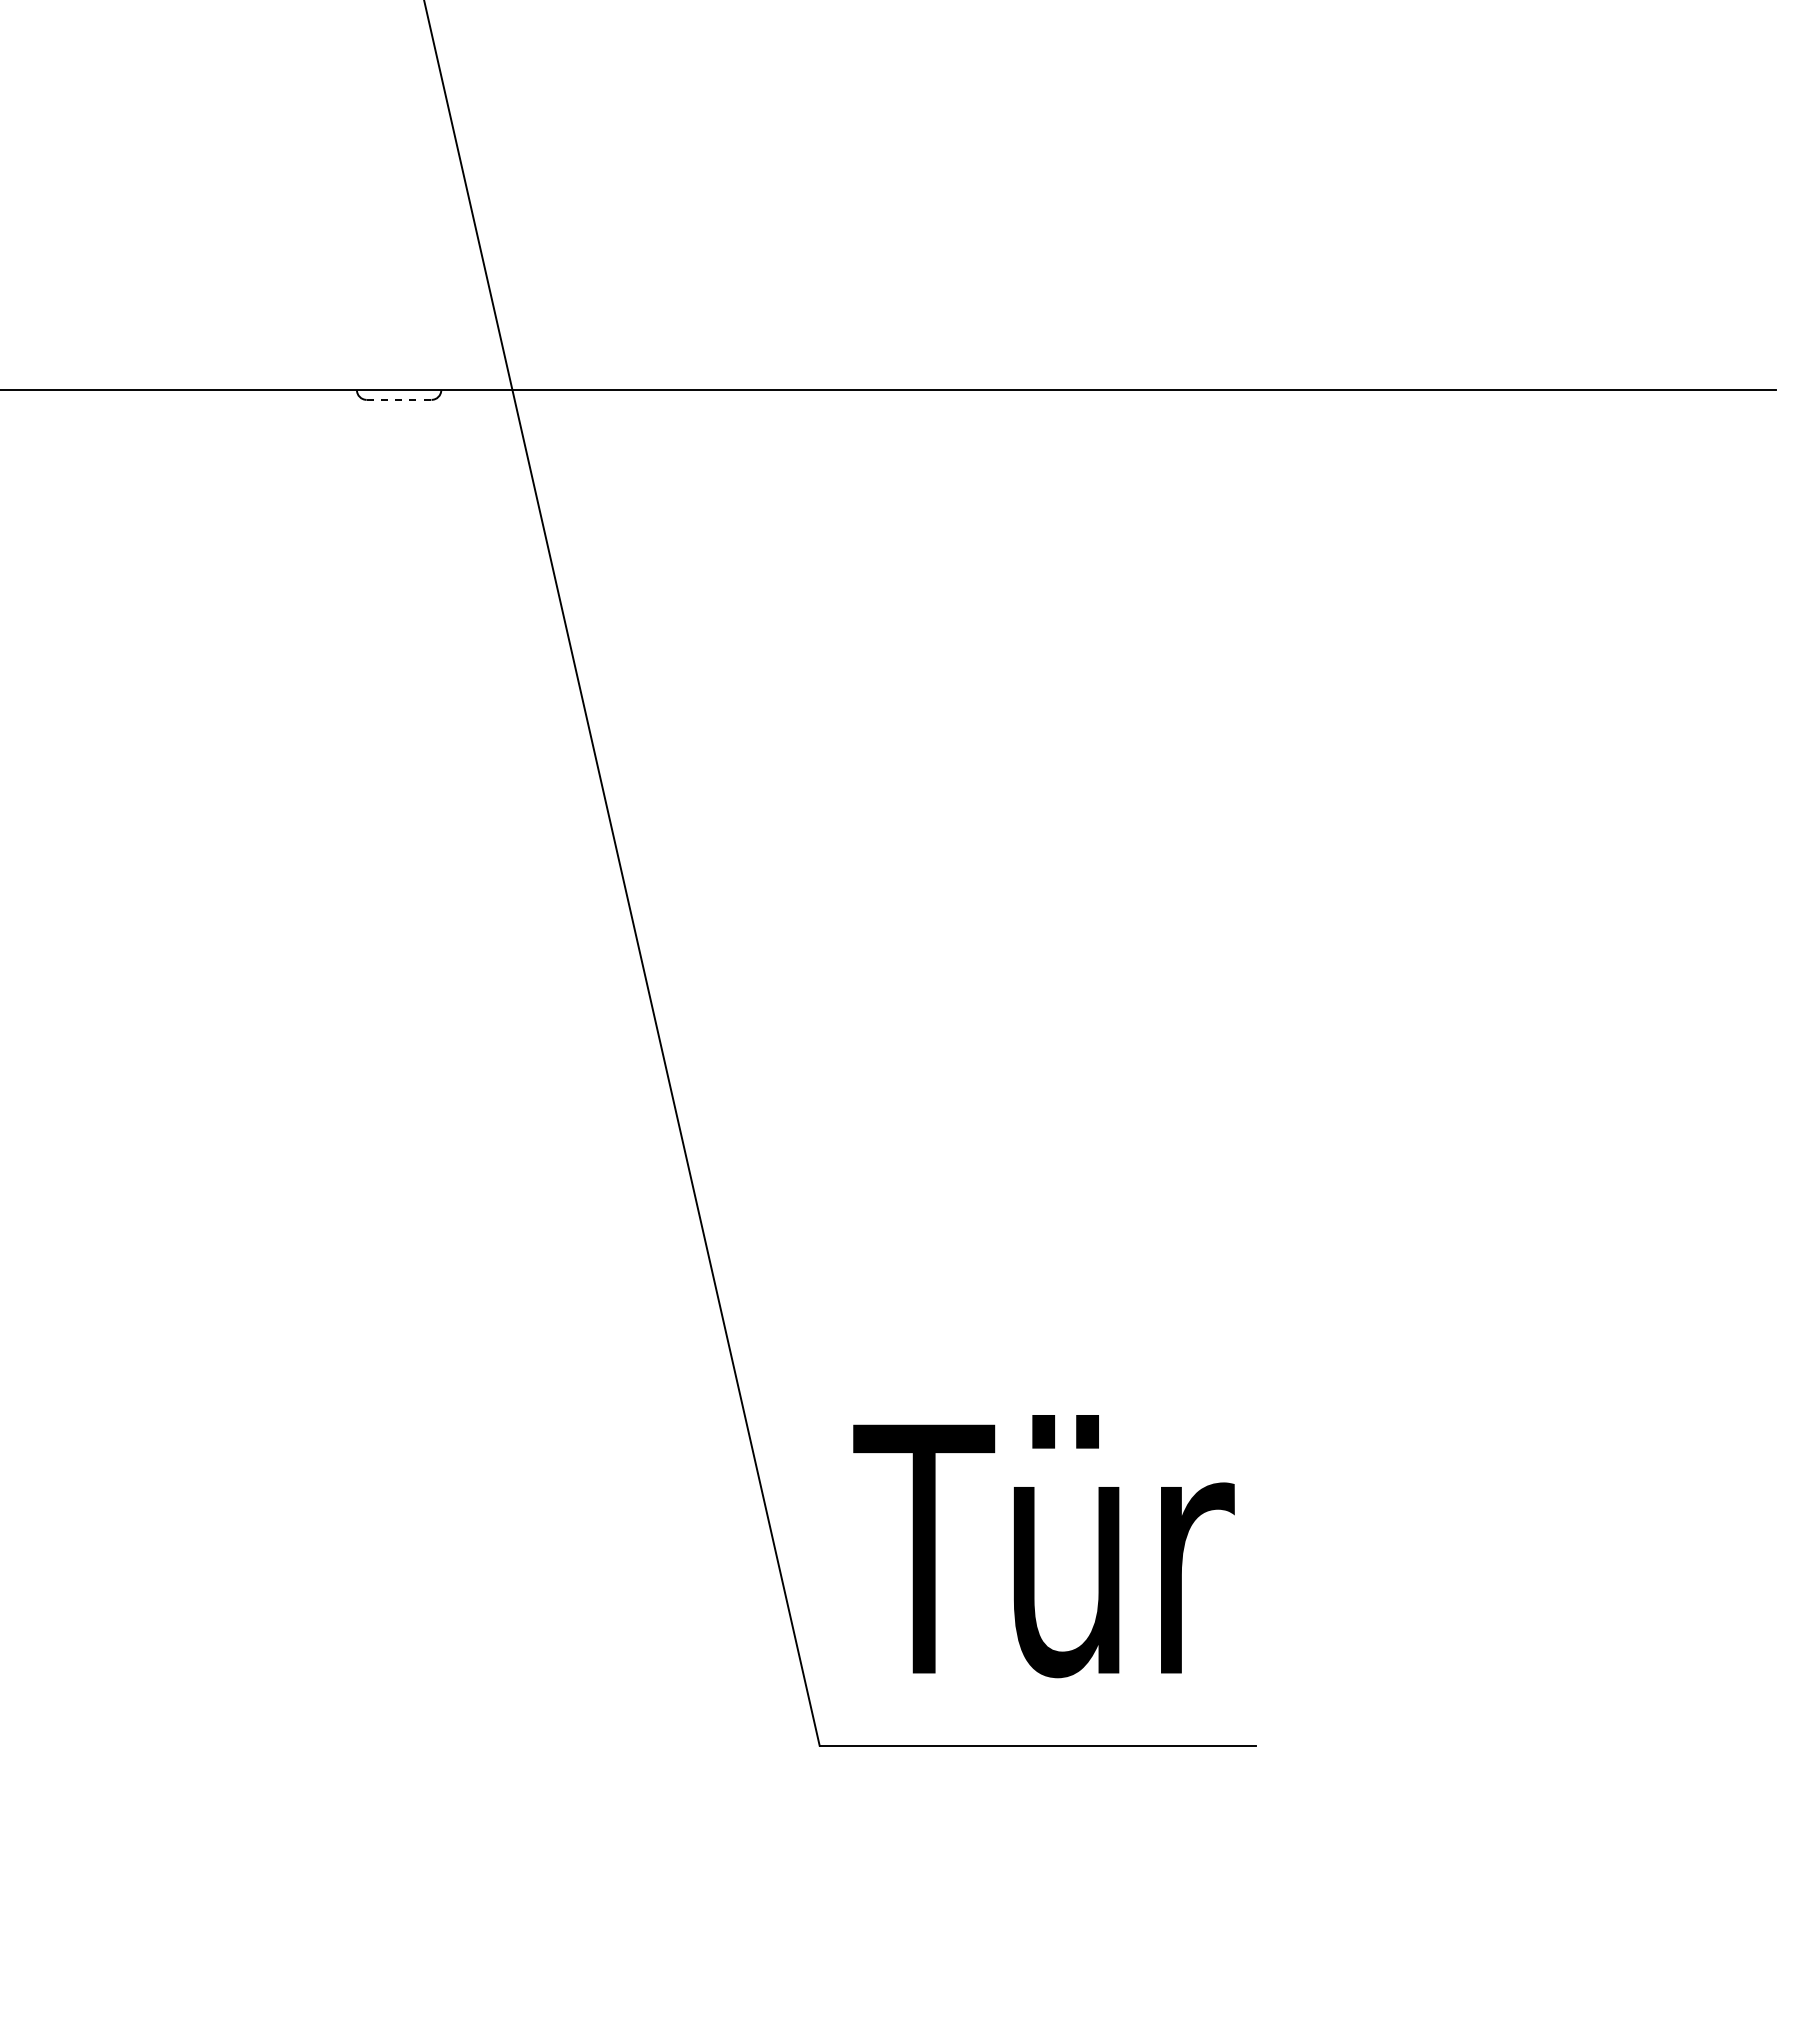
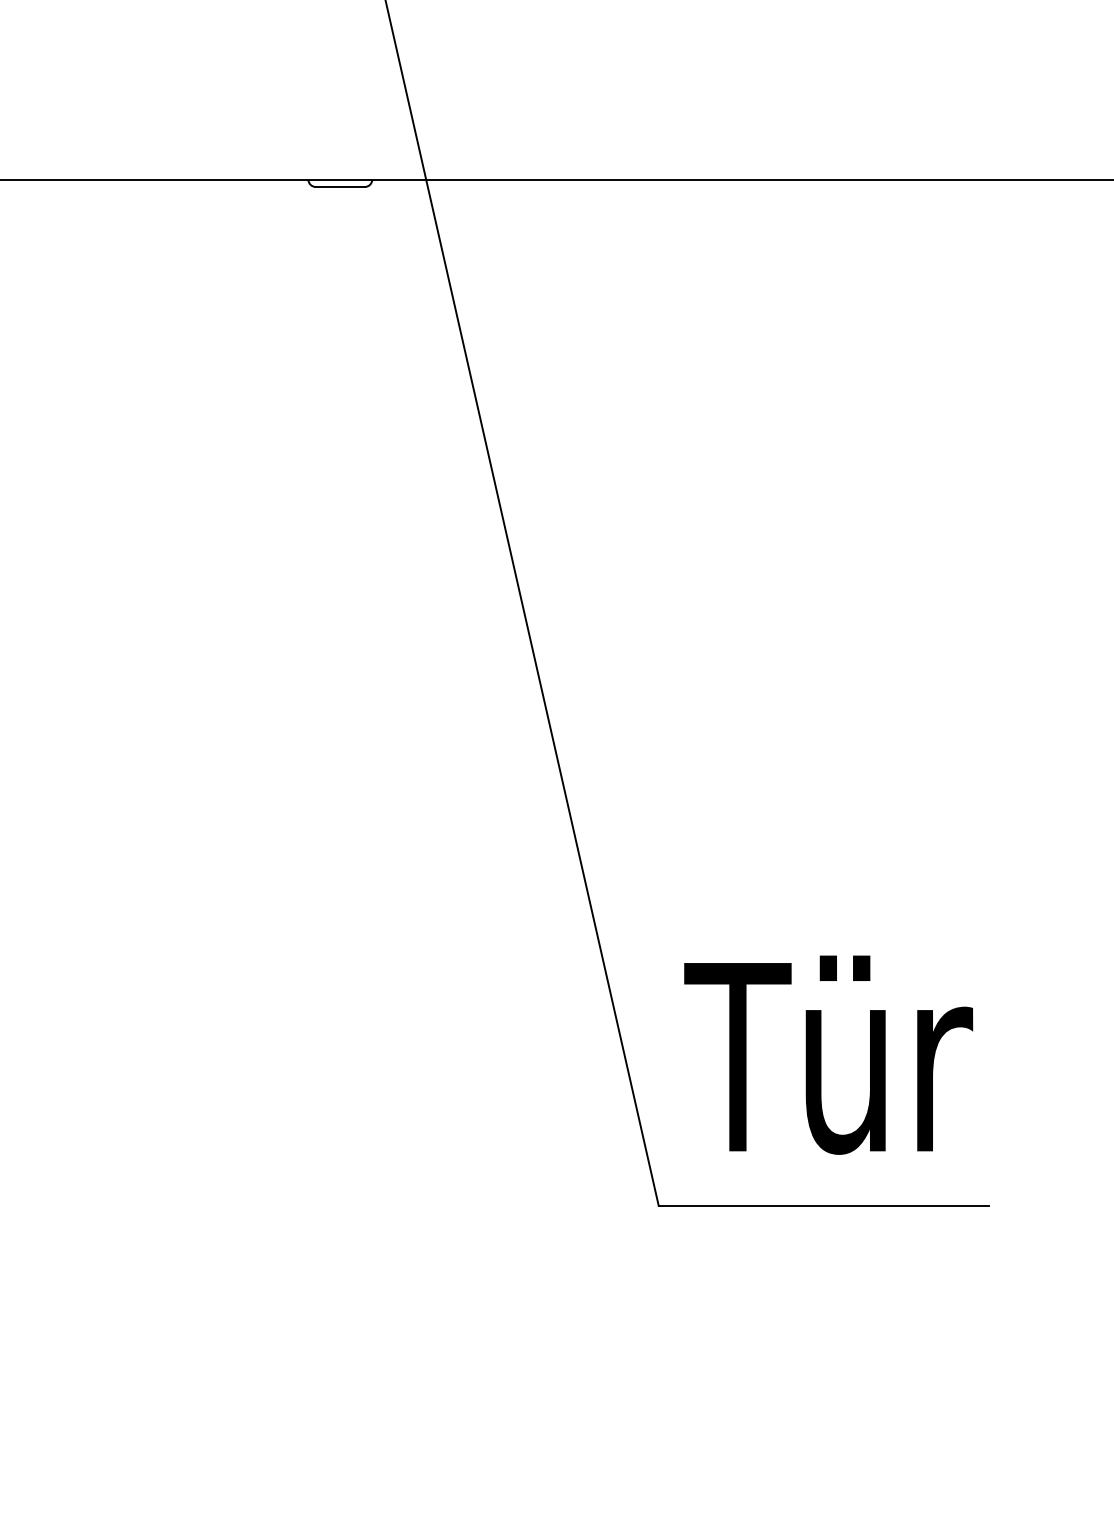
line: (399, 399) -> (340, 186), dashed -> solid

